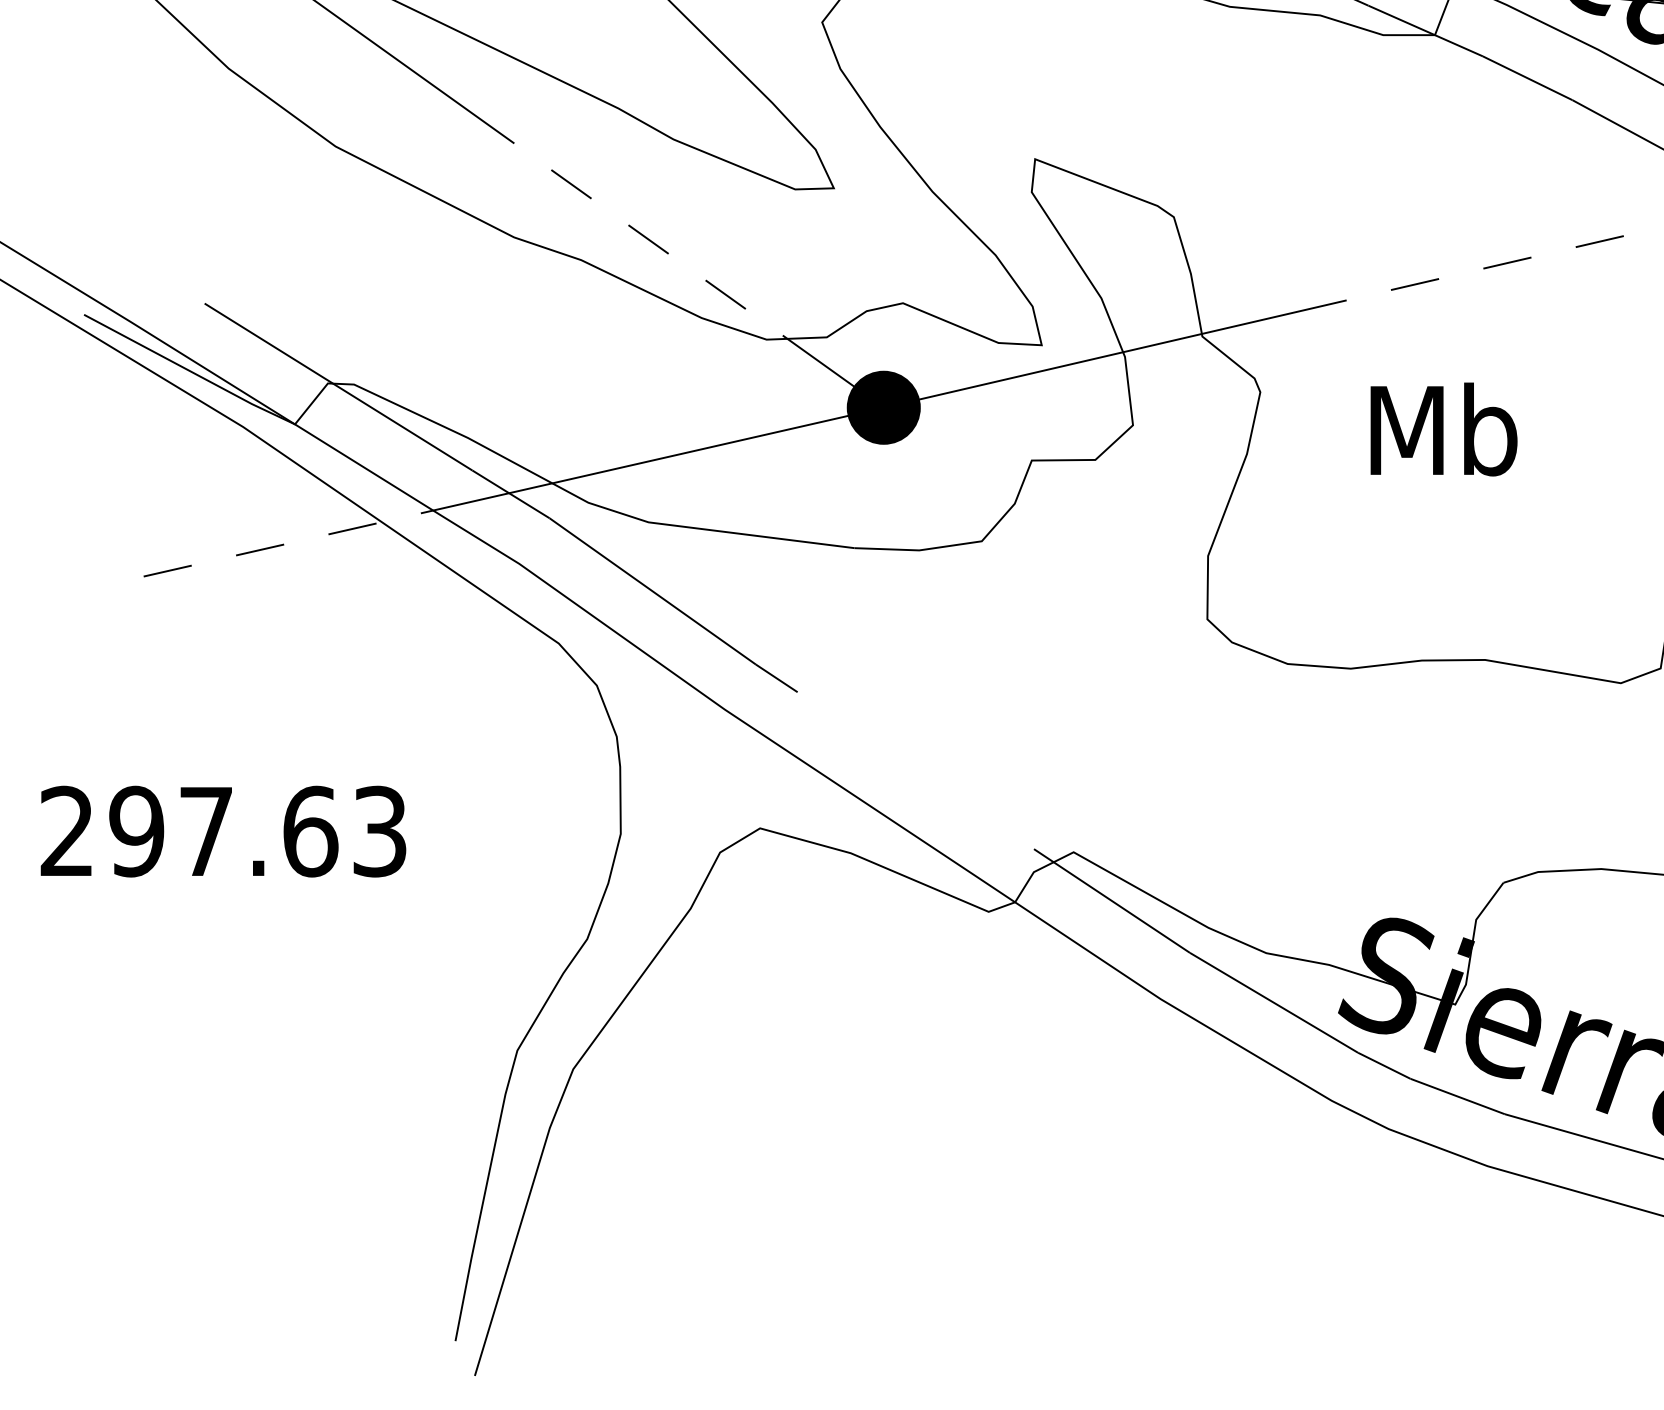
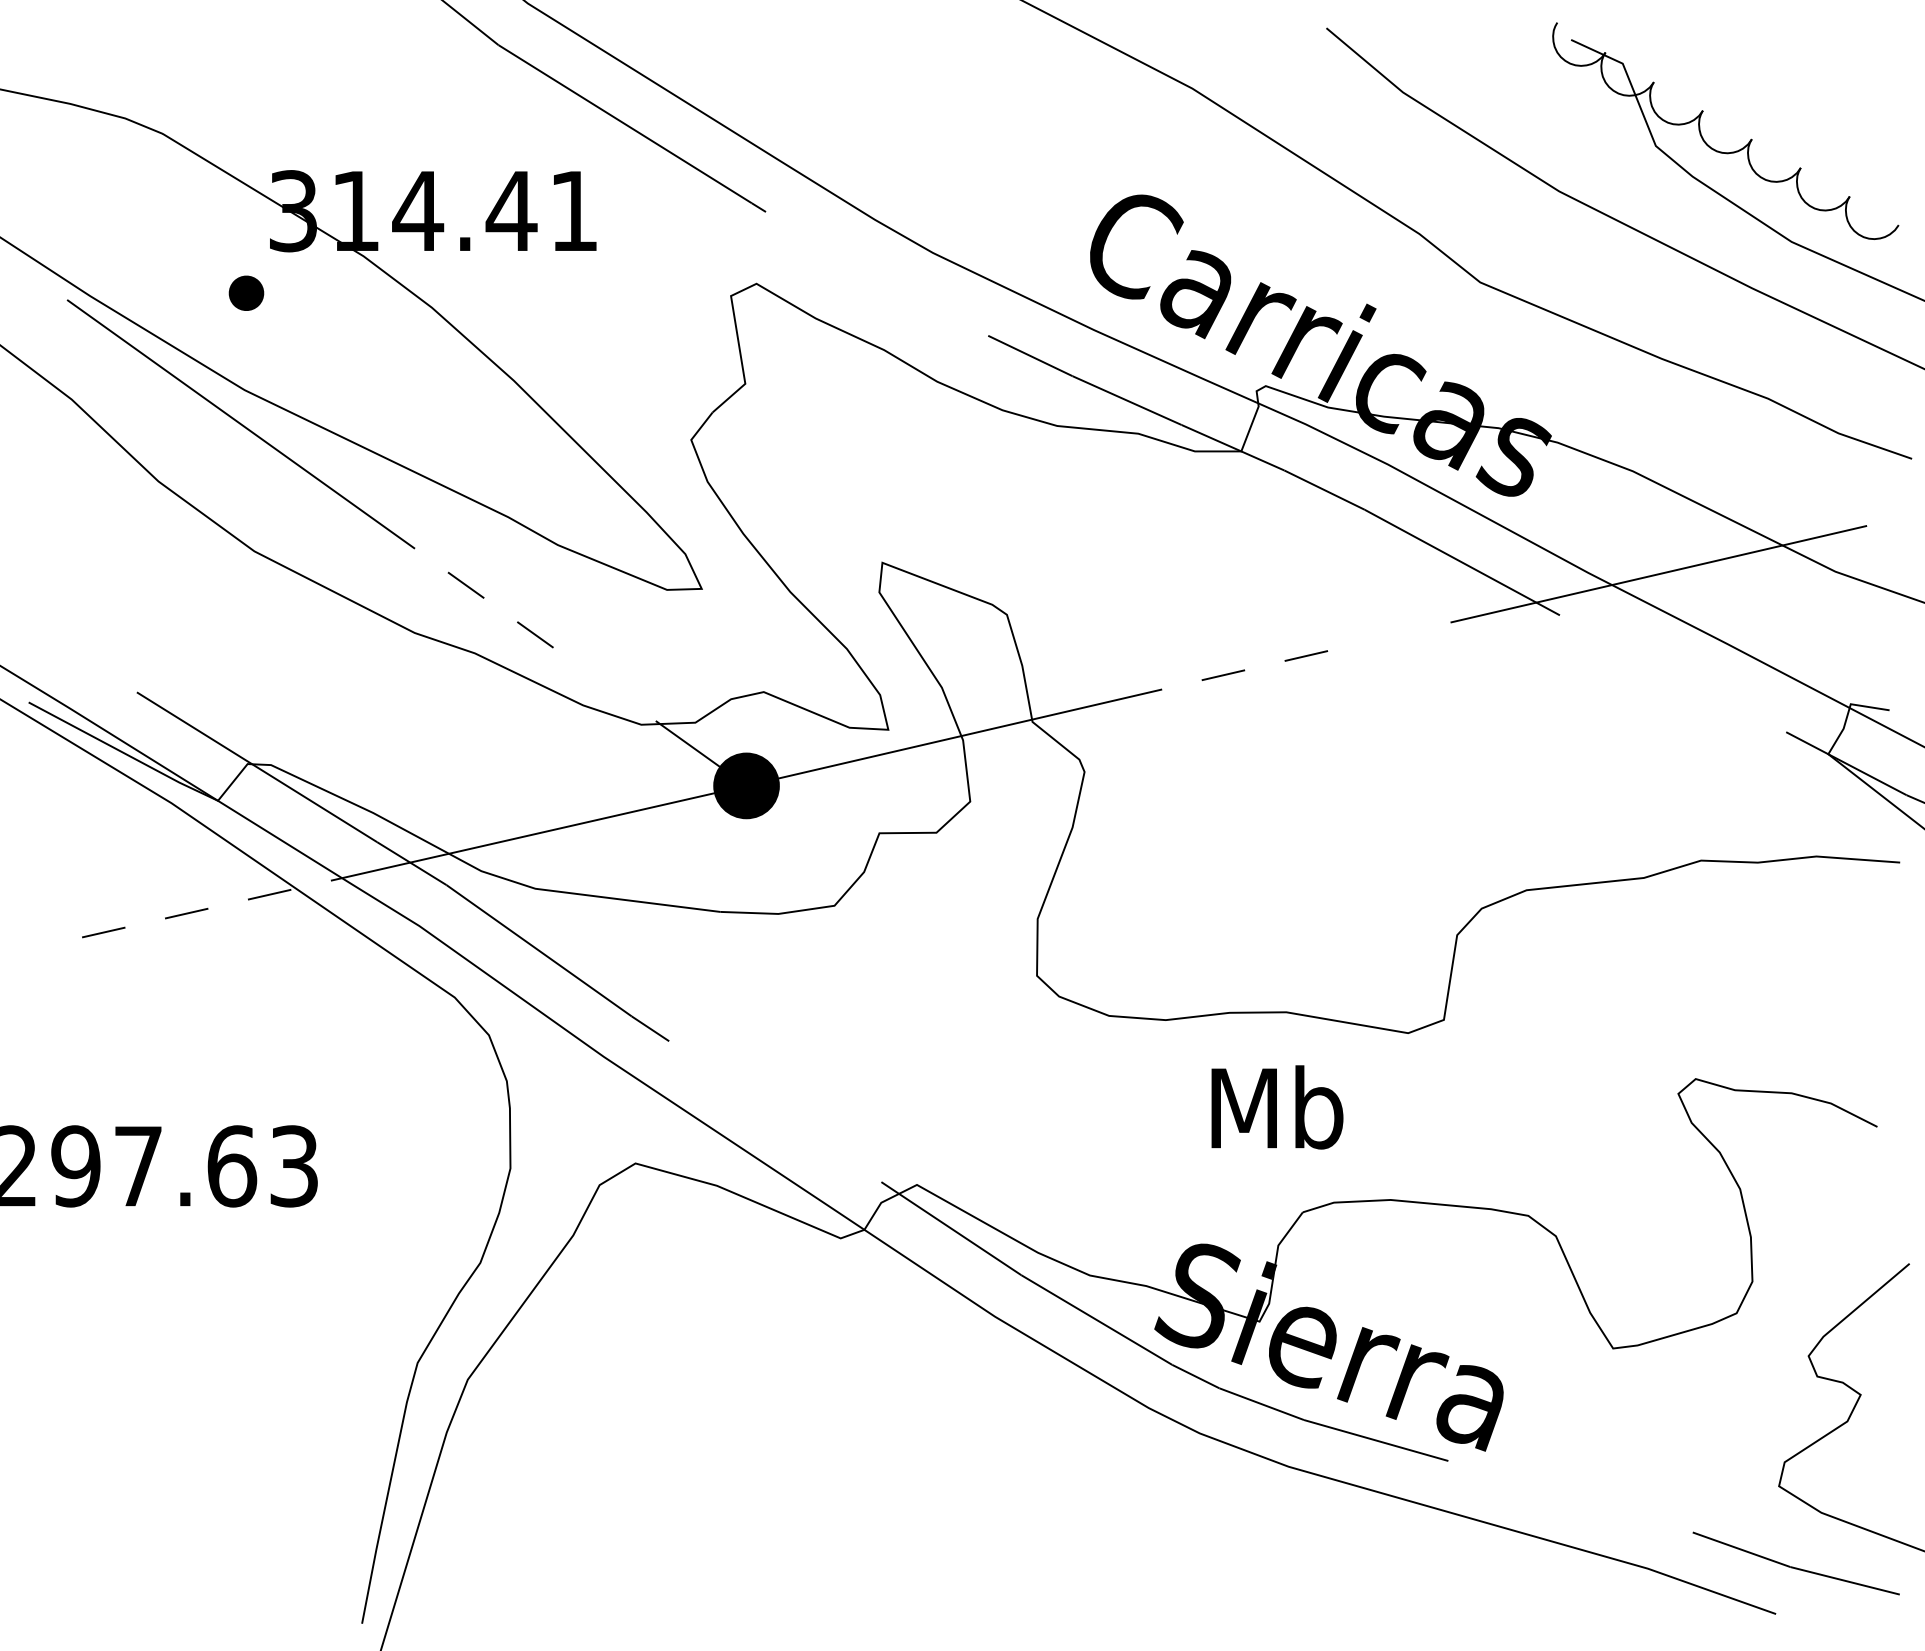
line: (1600, 241) -> (1389, 636), removed
line: (725, 294) -> (604, 684), removed
text: (1444, 429) -> (1277, 1107), moved

